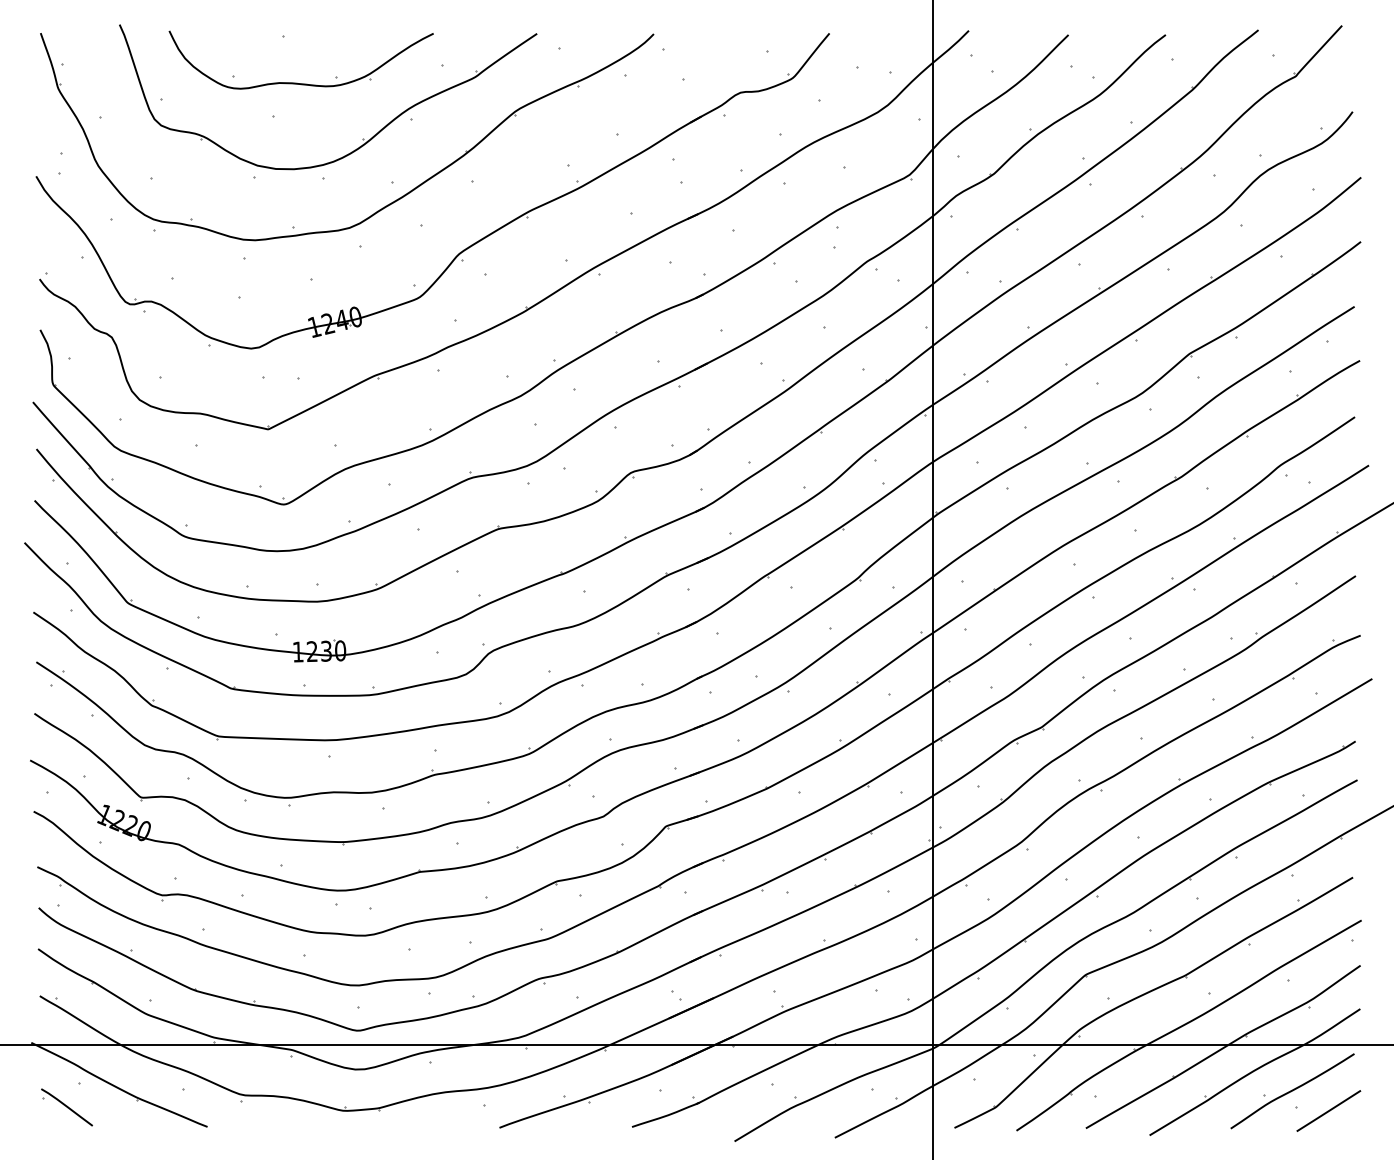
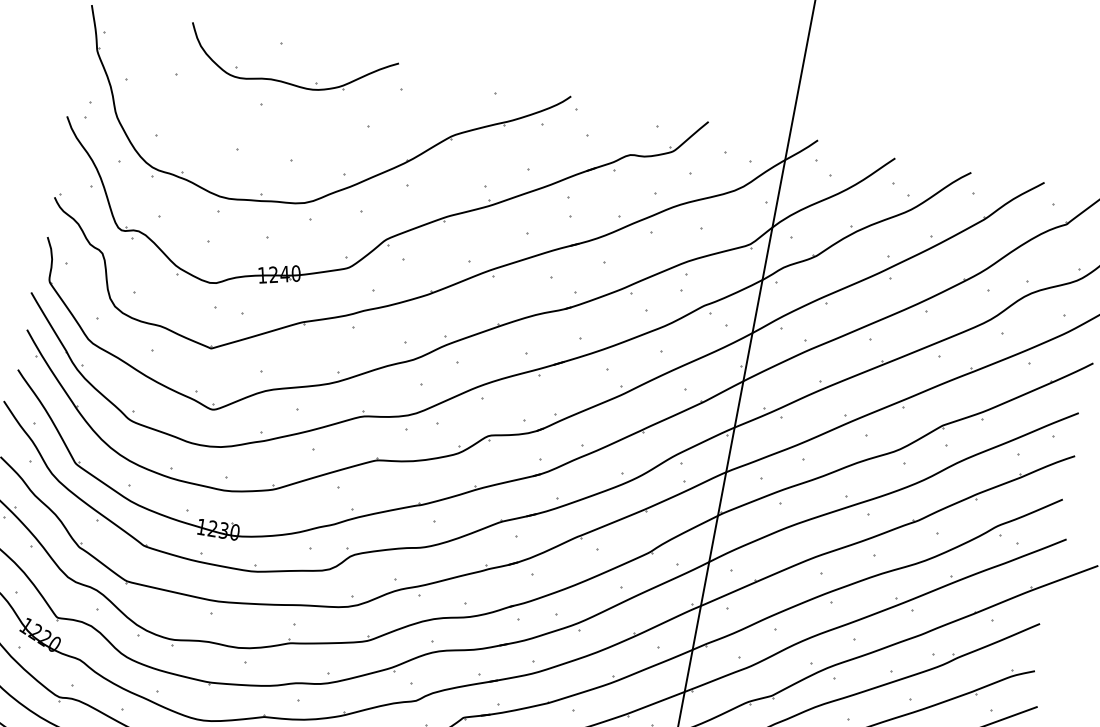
part: (363, 138) -> (328, 135), removed

